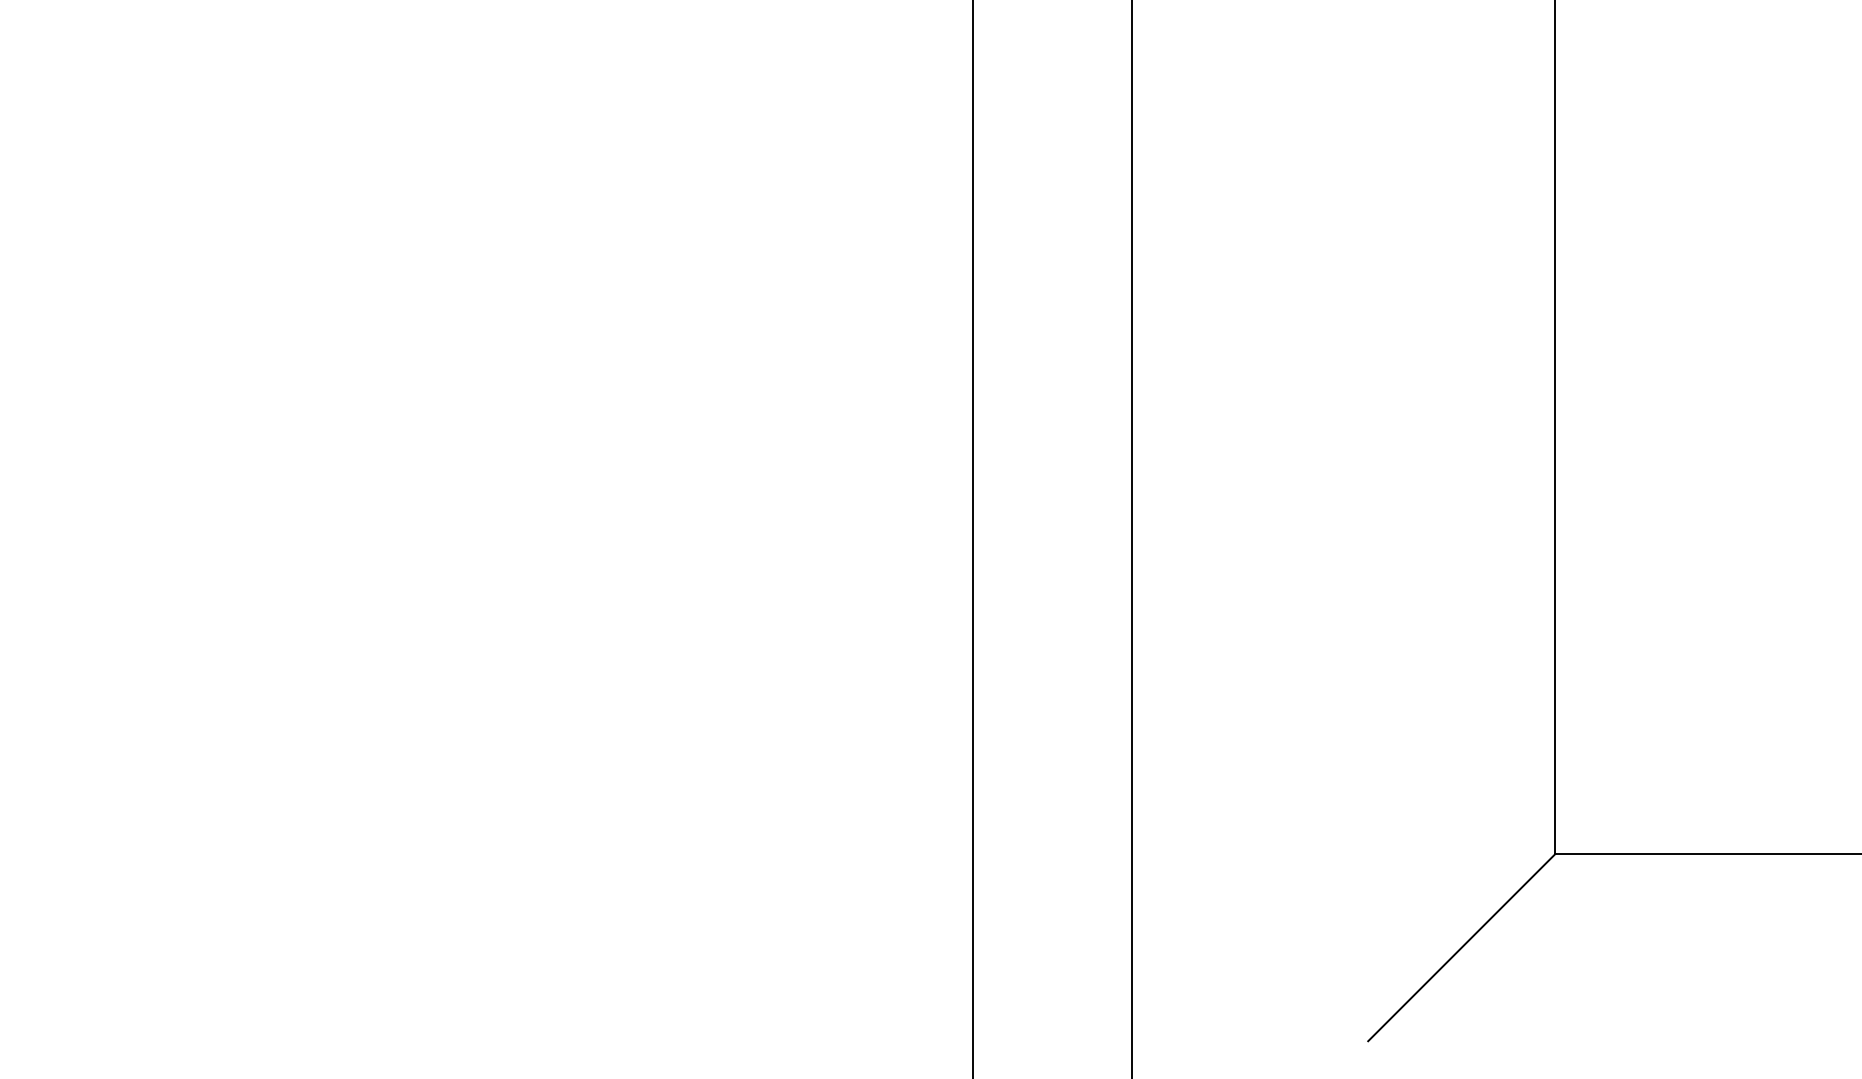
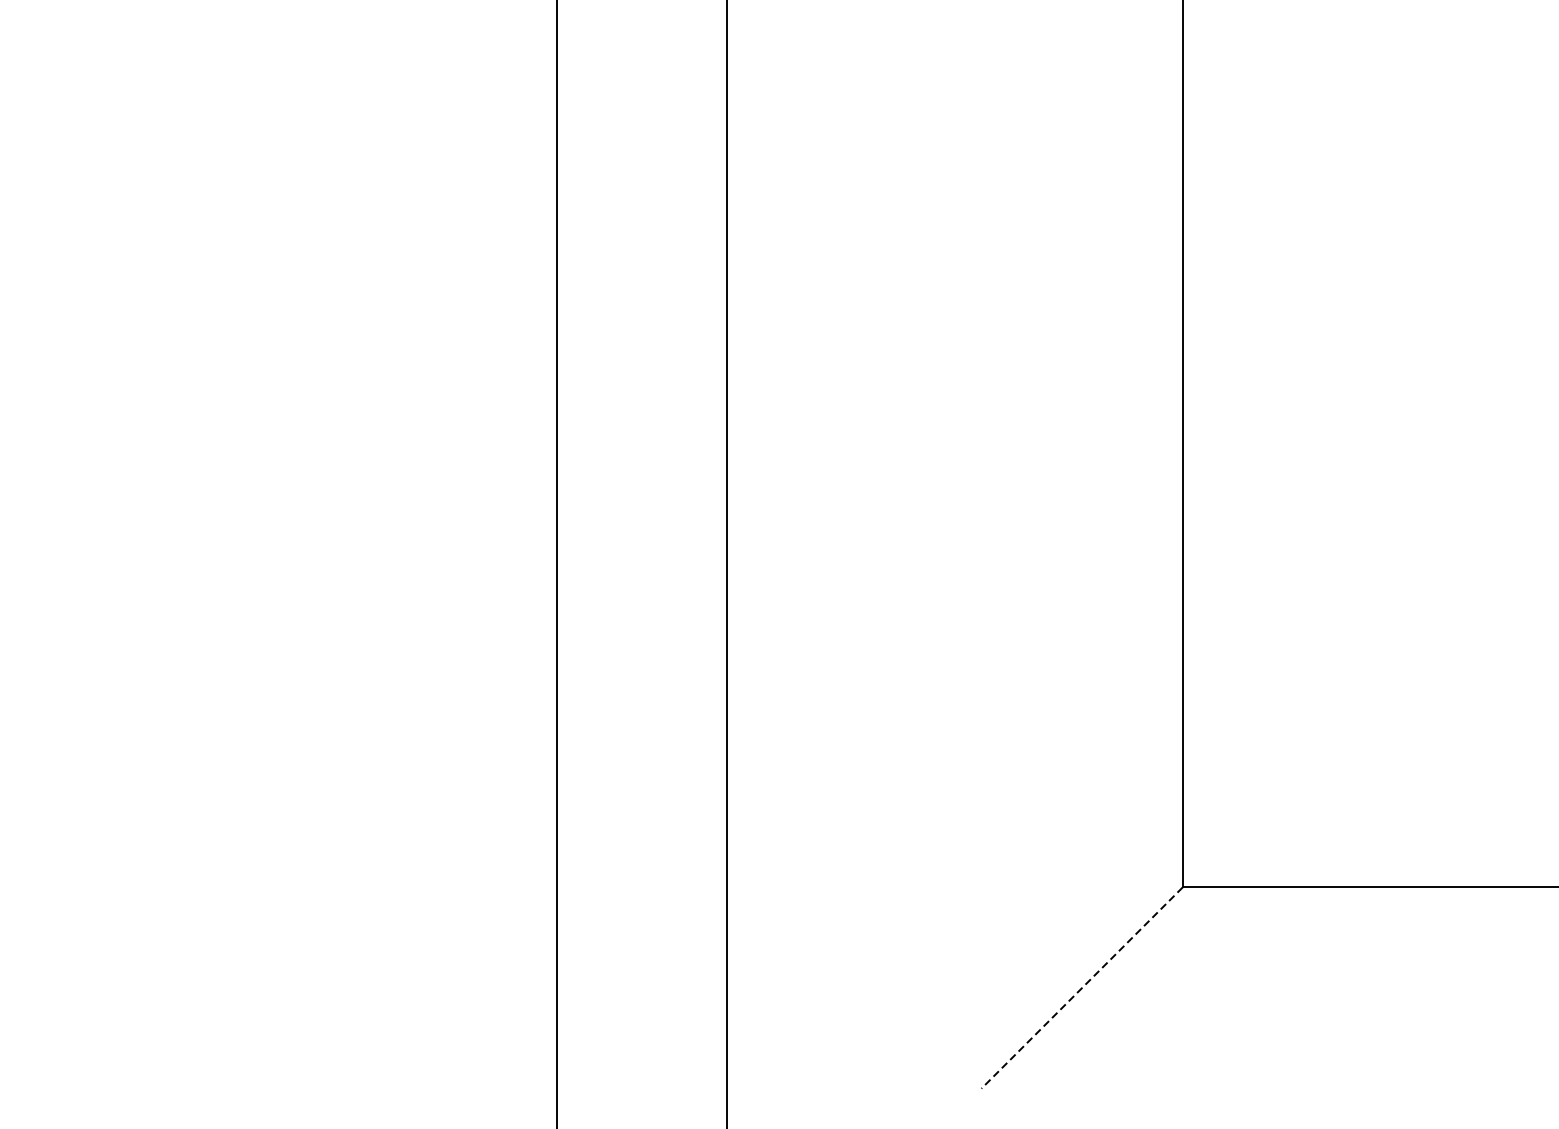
line: (1461, 947) -> (1081, 987), solid -> dashed

